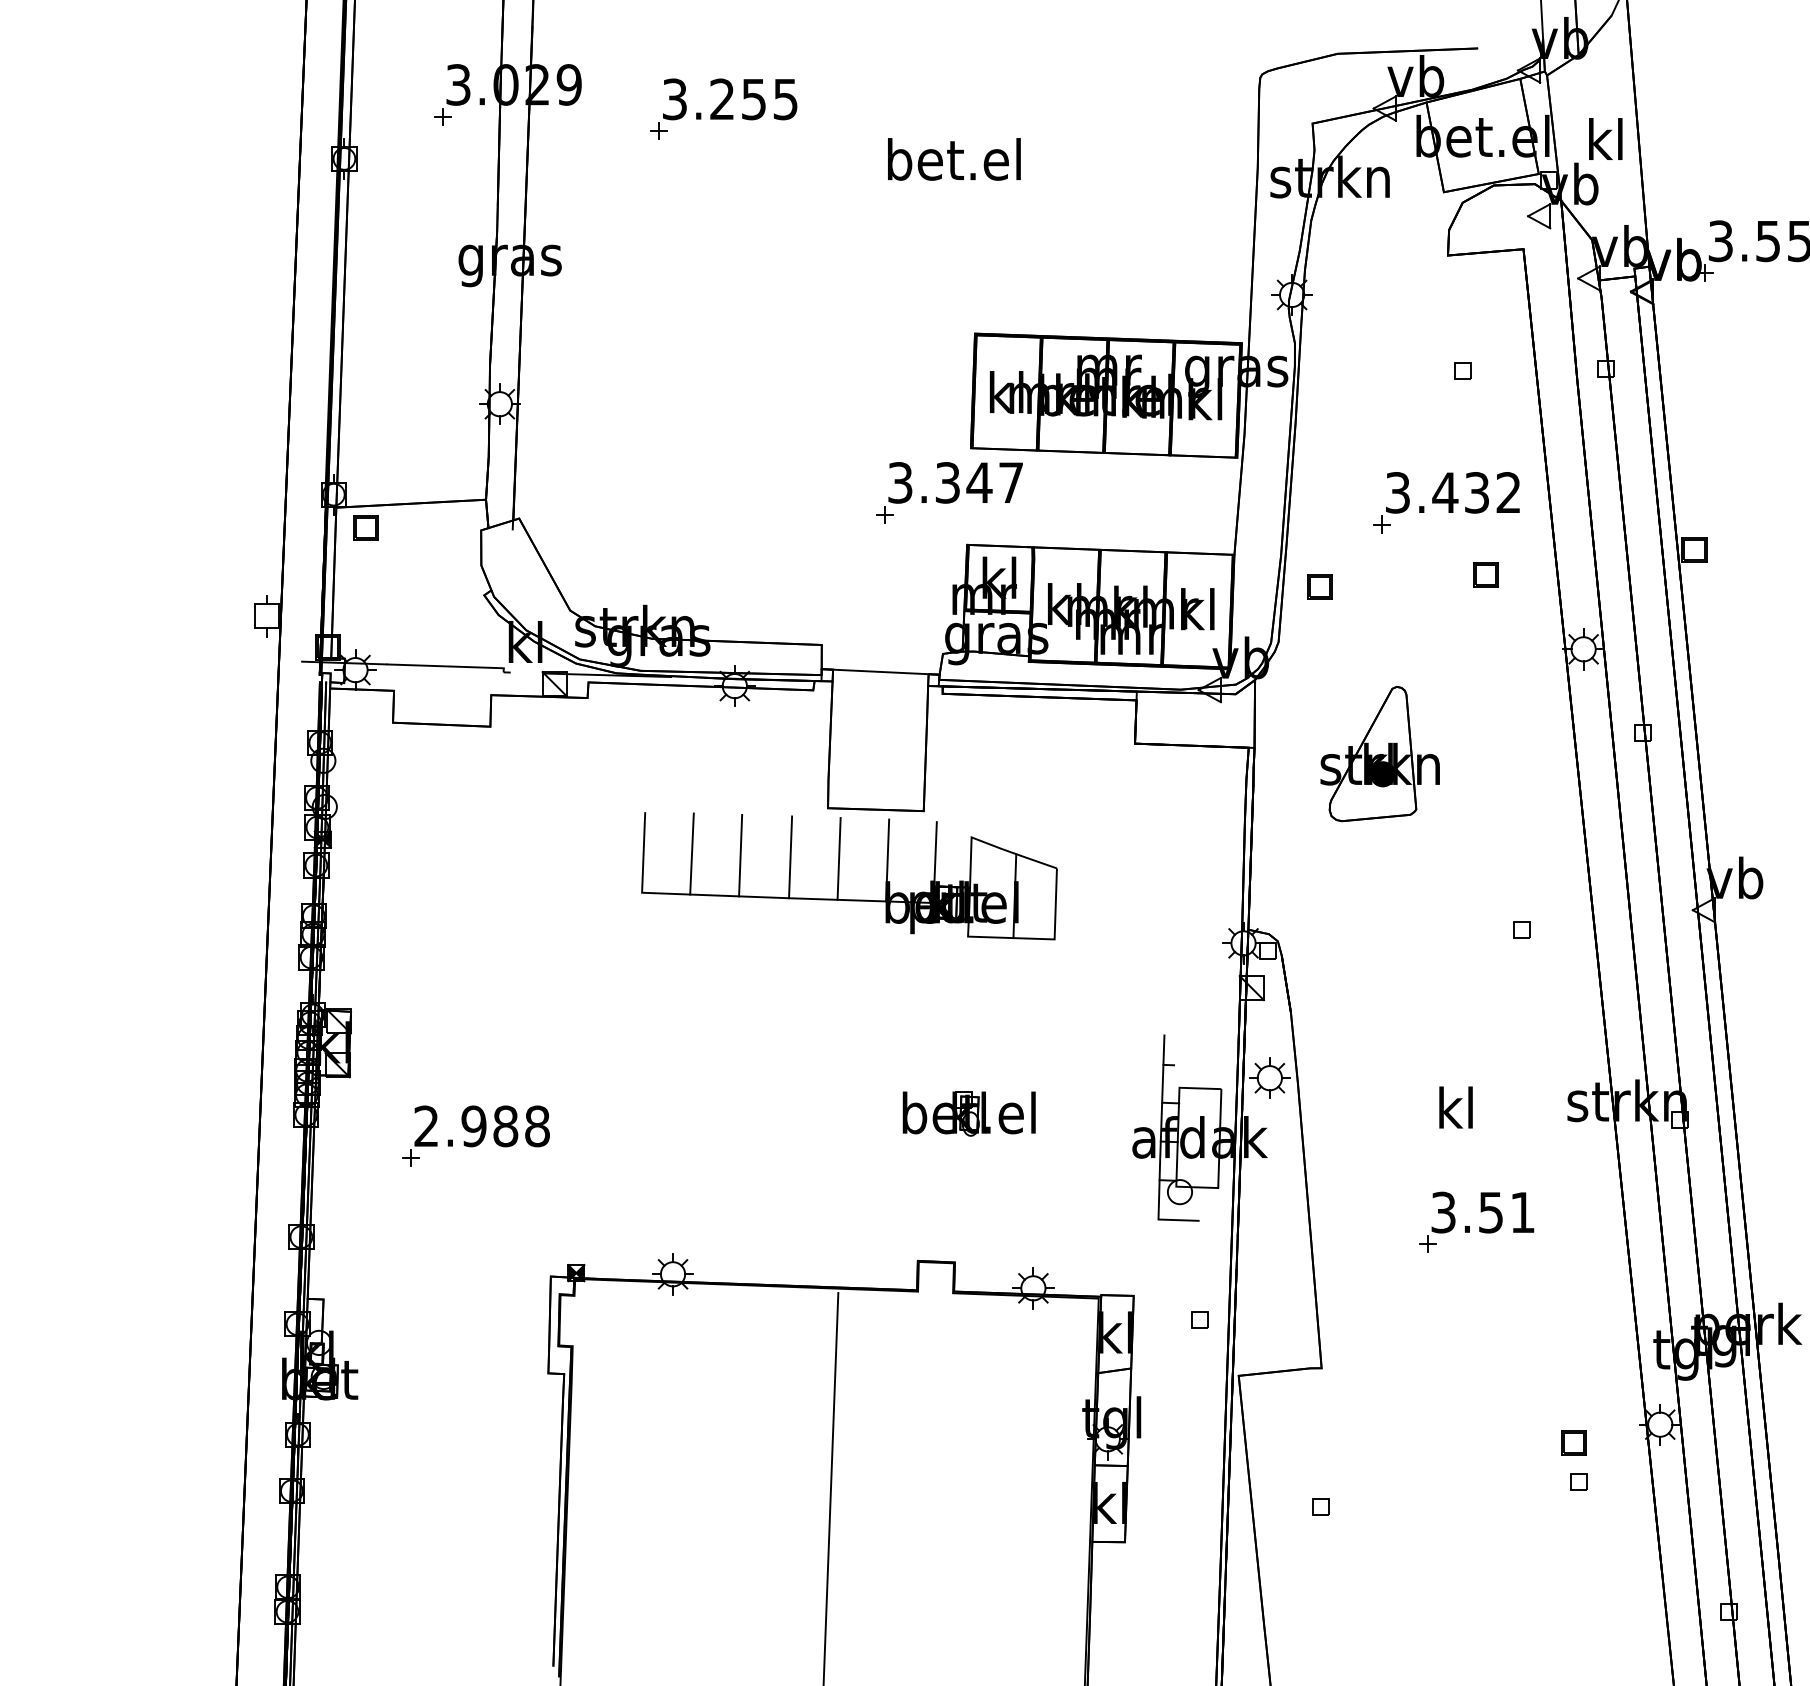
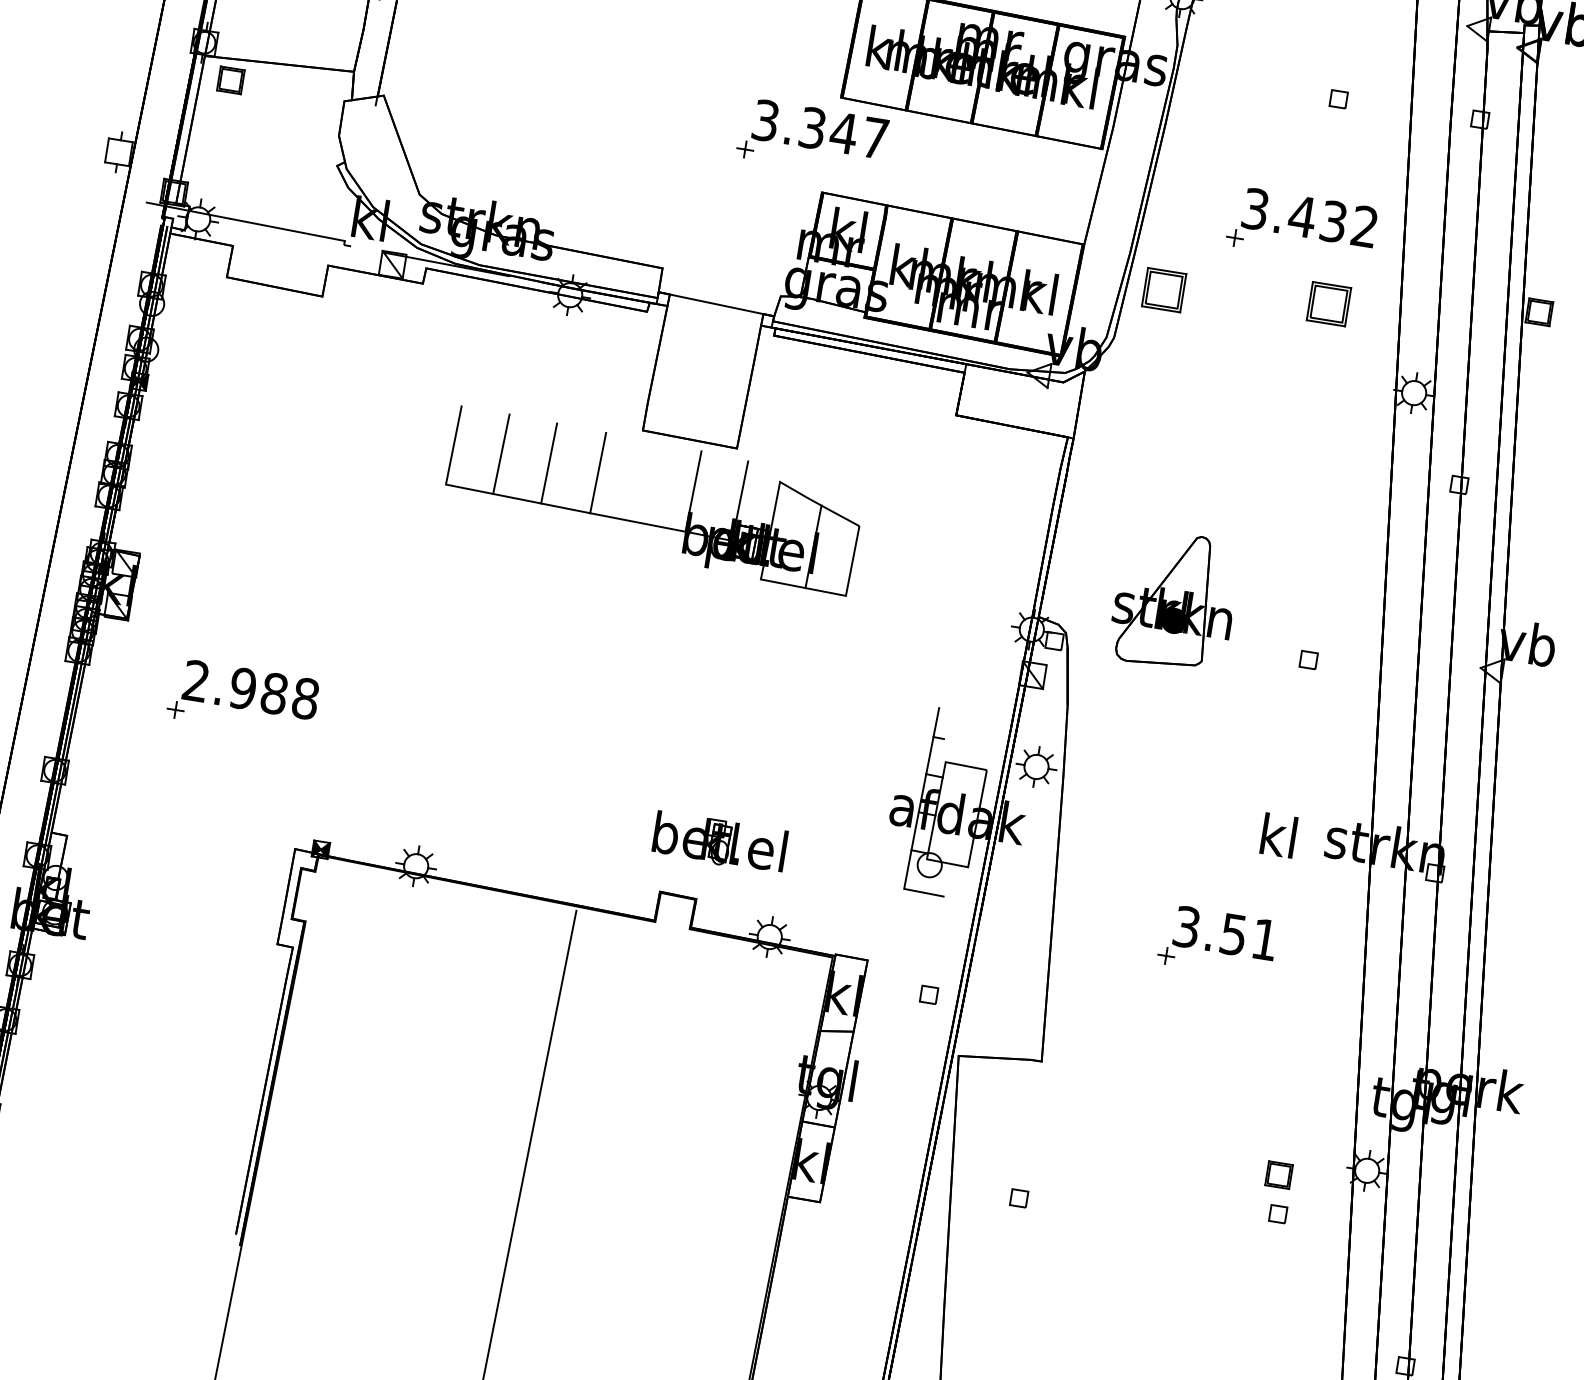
part: (1485, 574) -> (1329, 303), size x1.6
part: (1319, 586) -> (1163, 289), size x1.6
part: (1379, 754) -> (1174, 600), moved
line: (838, 858) -> (645, 481), removed
text: (1455, 1107) -> (1278, 835), moved
part: (968, 1113) -> (719, 842), moved

